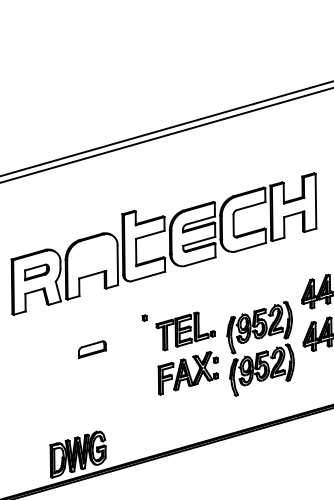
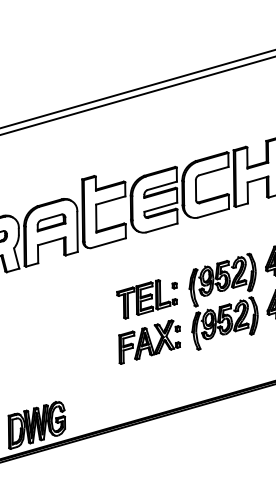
part: (144, 317) -> (174, 285), moved
part: (260, 348) -> (223, 301), moved
part: (92, 349) -> (51, 222), moved

